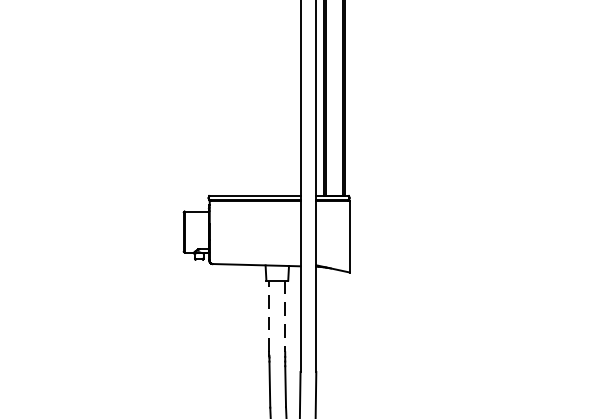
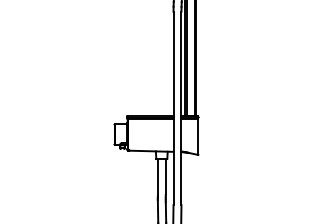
line: (268, 315) -> (157, 176), dashed -> solid
line: (284, 317) -> (165, 177), dashed -> solid

